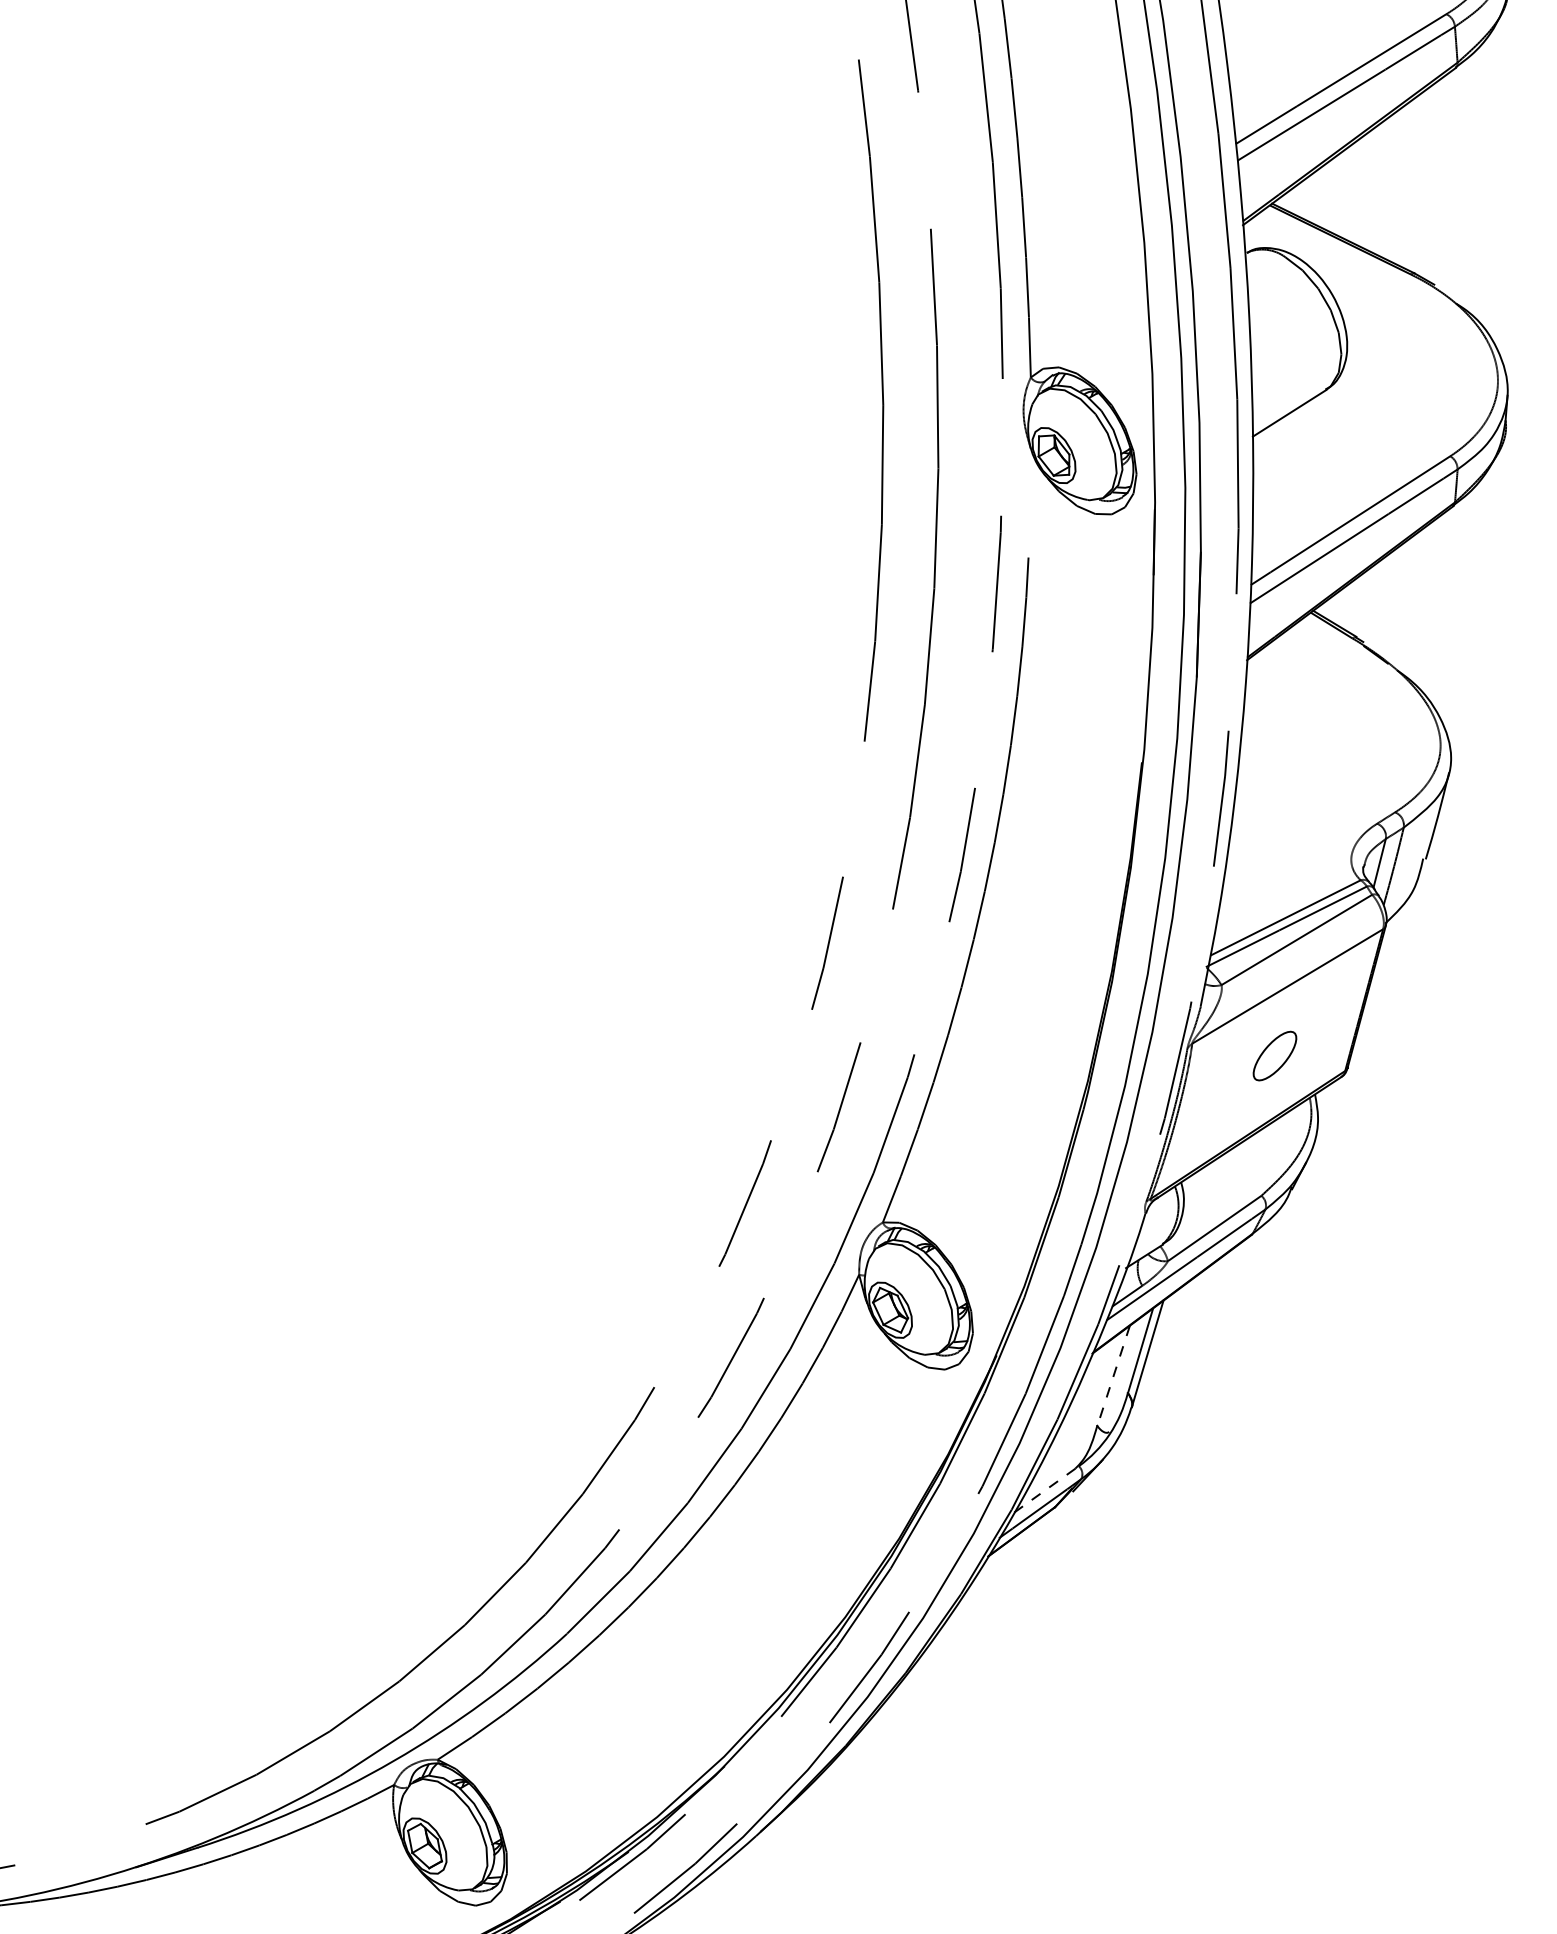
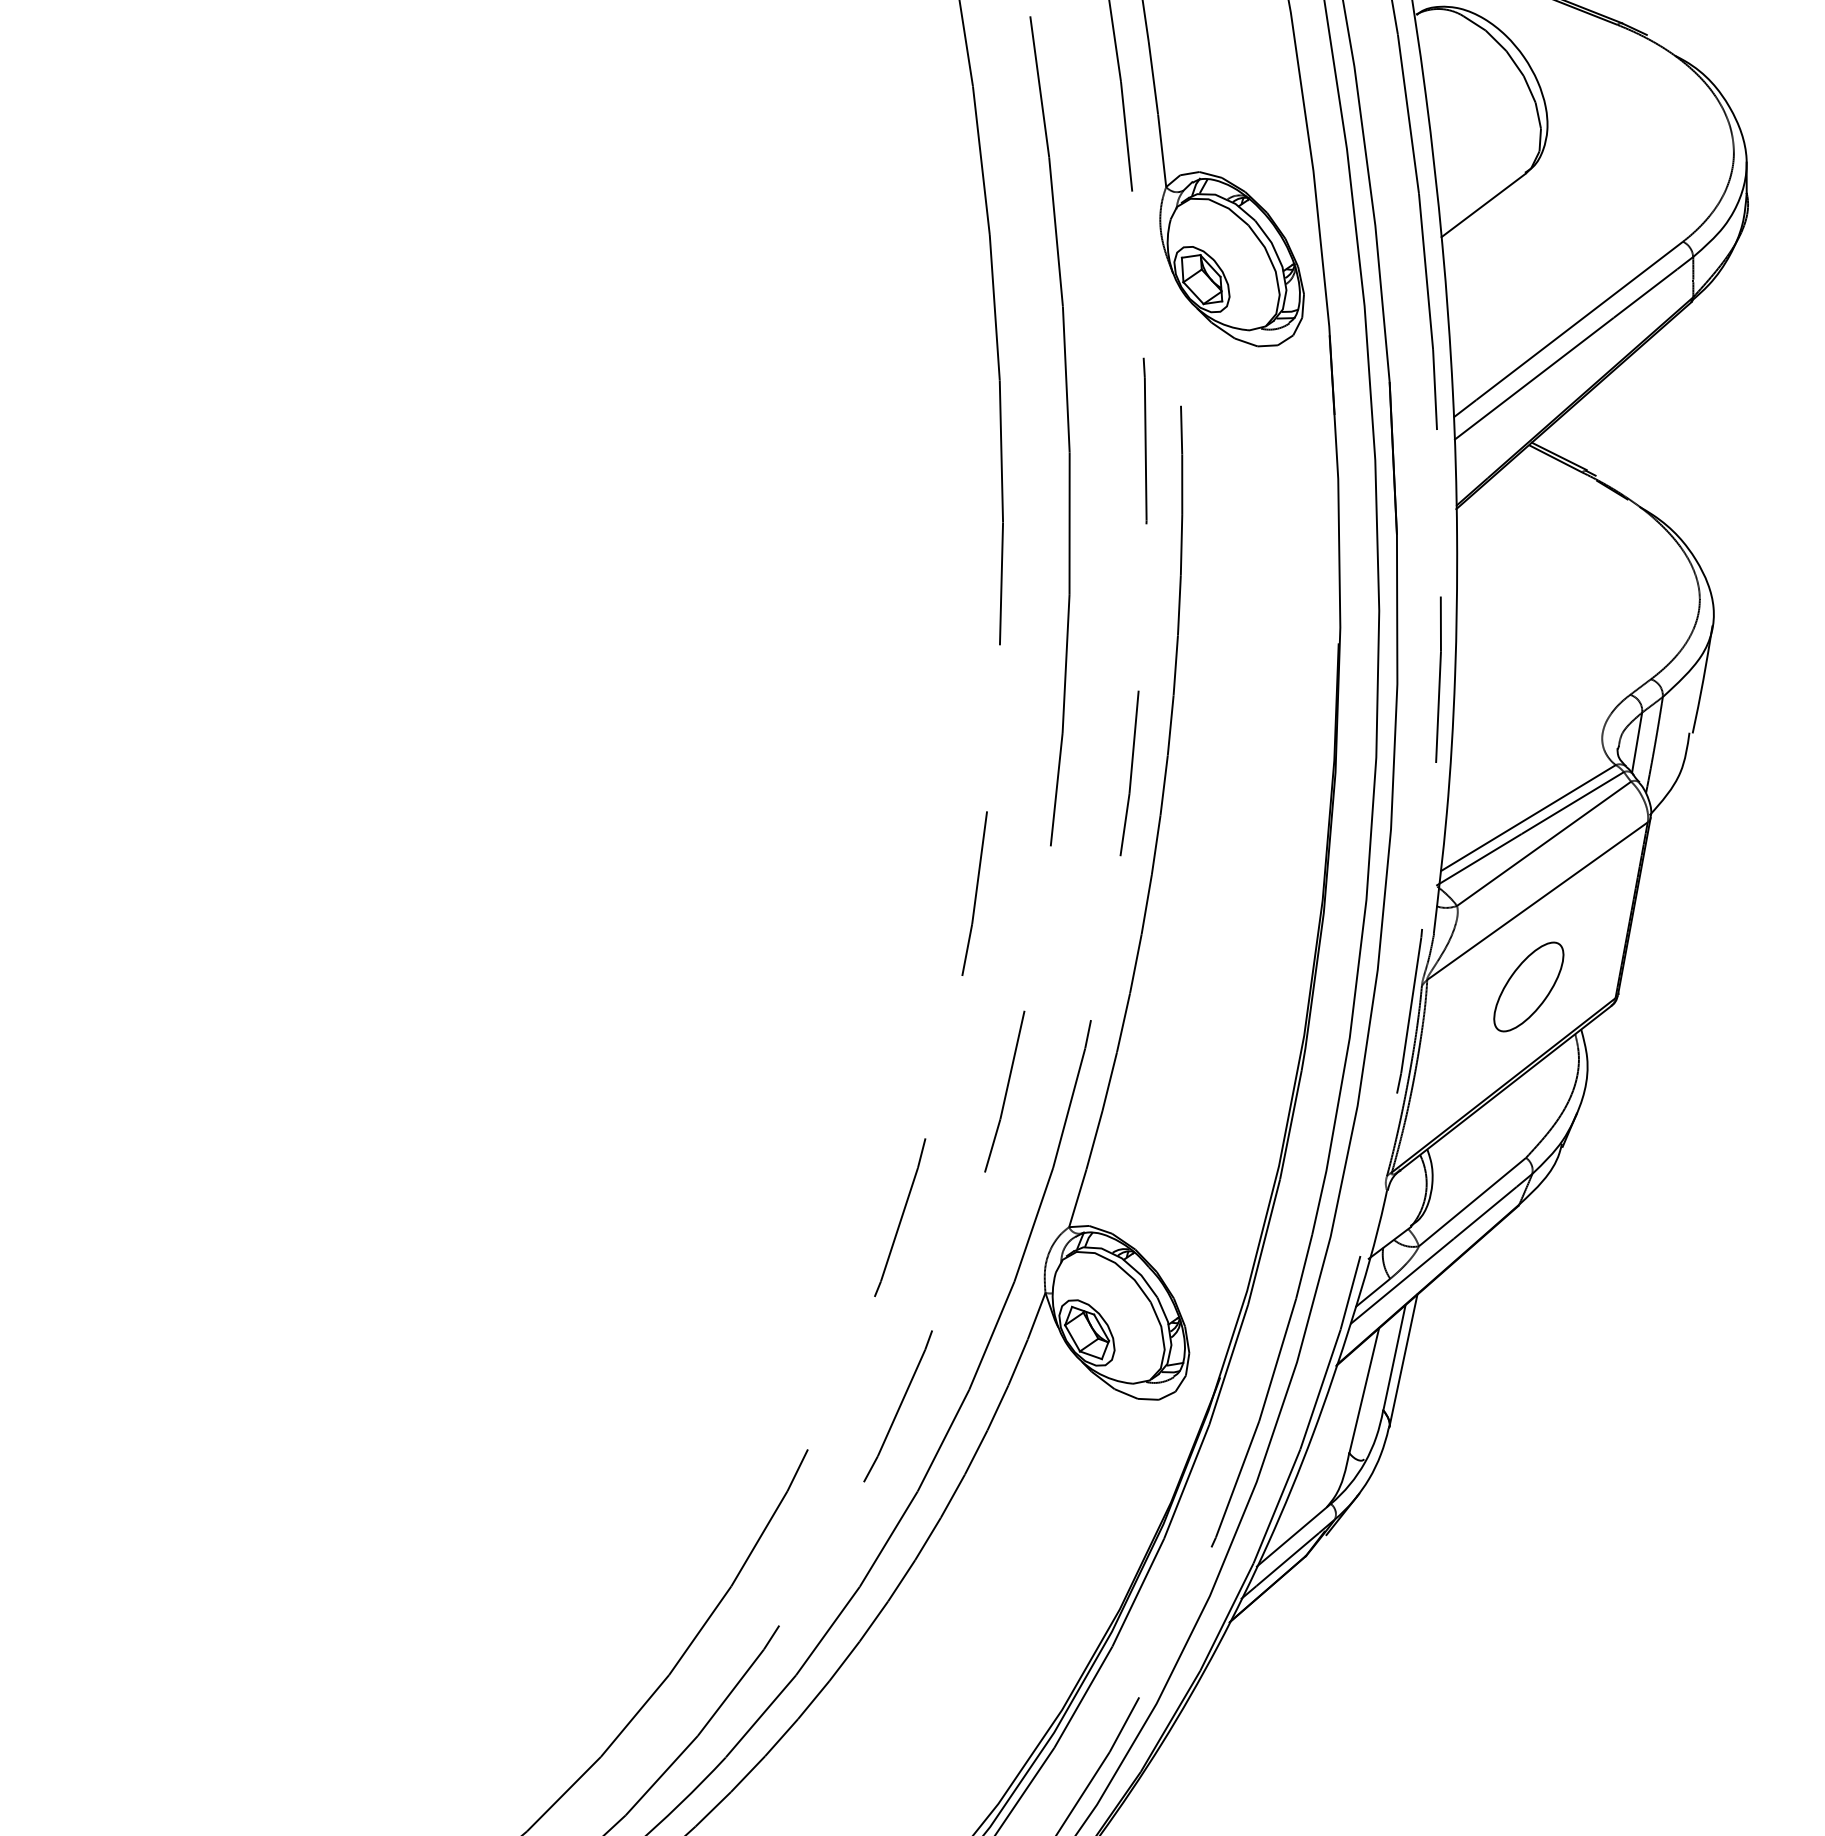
part: (1274, 1055) -> (1528, 986), size x1.43
line: (1113, 1375) -> (1364, 1390), dashed -> solid
line: (1046, 1489) -> (1293, 1535), dashed -> solid

